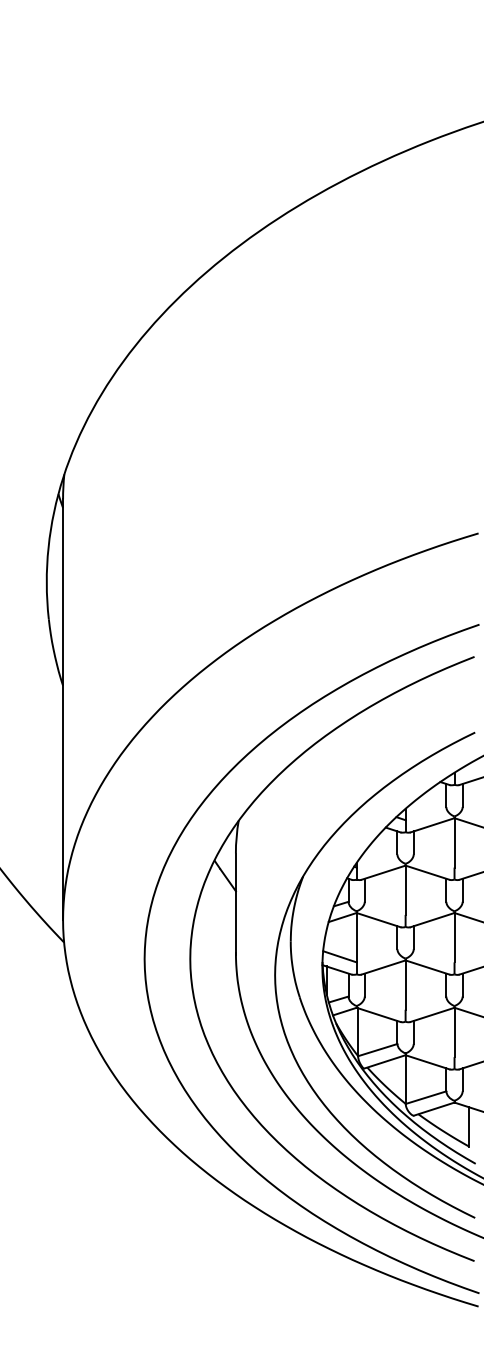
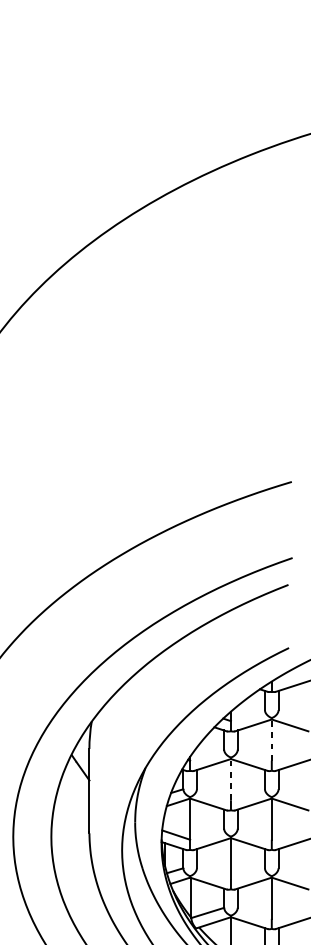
line: (454, 842) -> (271, 739), solid -> dashed
line: (405, 890) -> (230, 779), solid -> dashed

